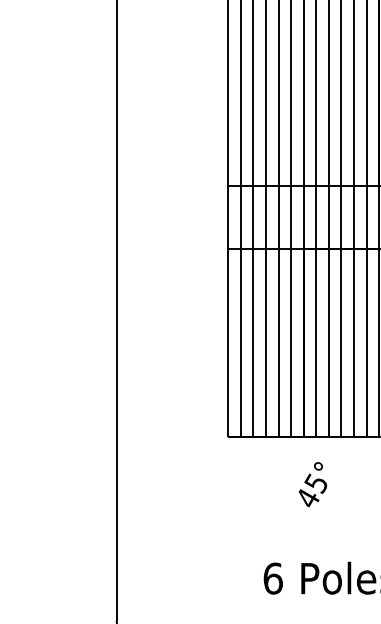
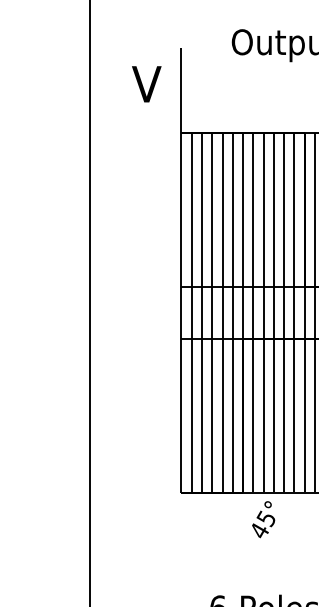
text: (312, 484) -> (263, 519), moved

